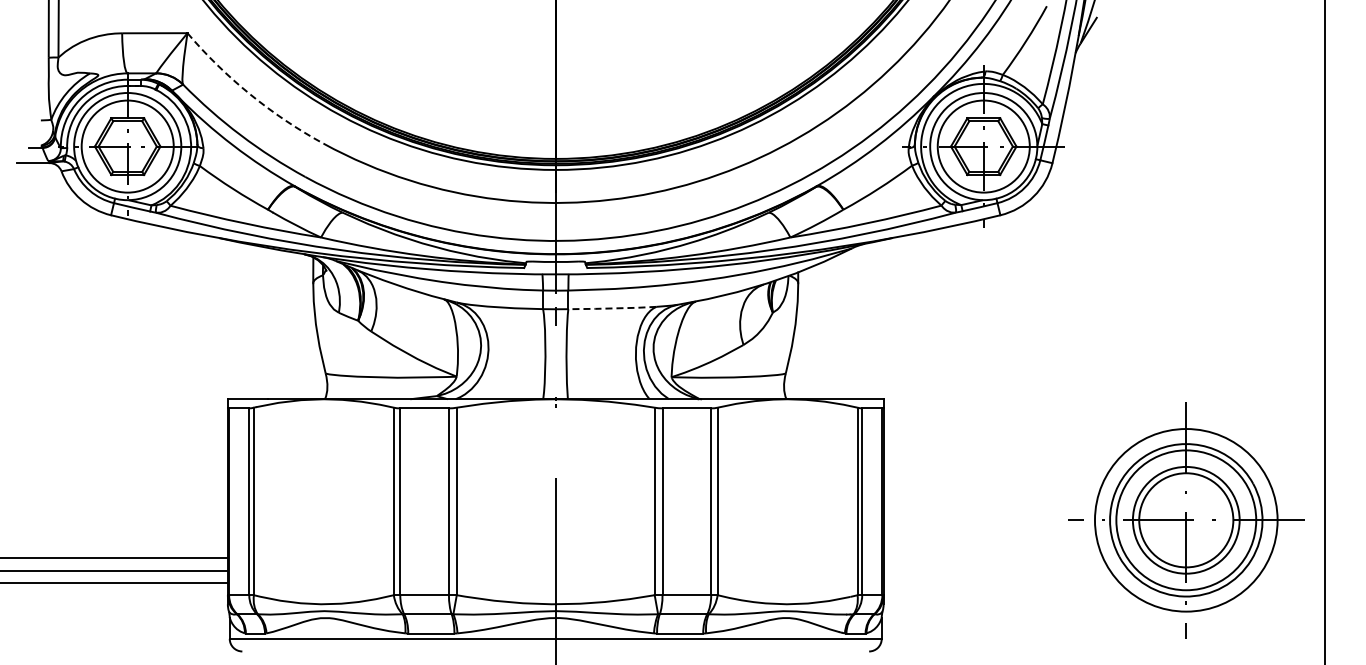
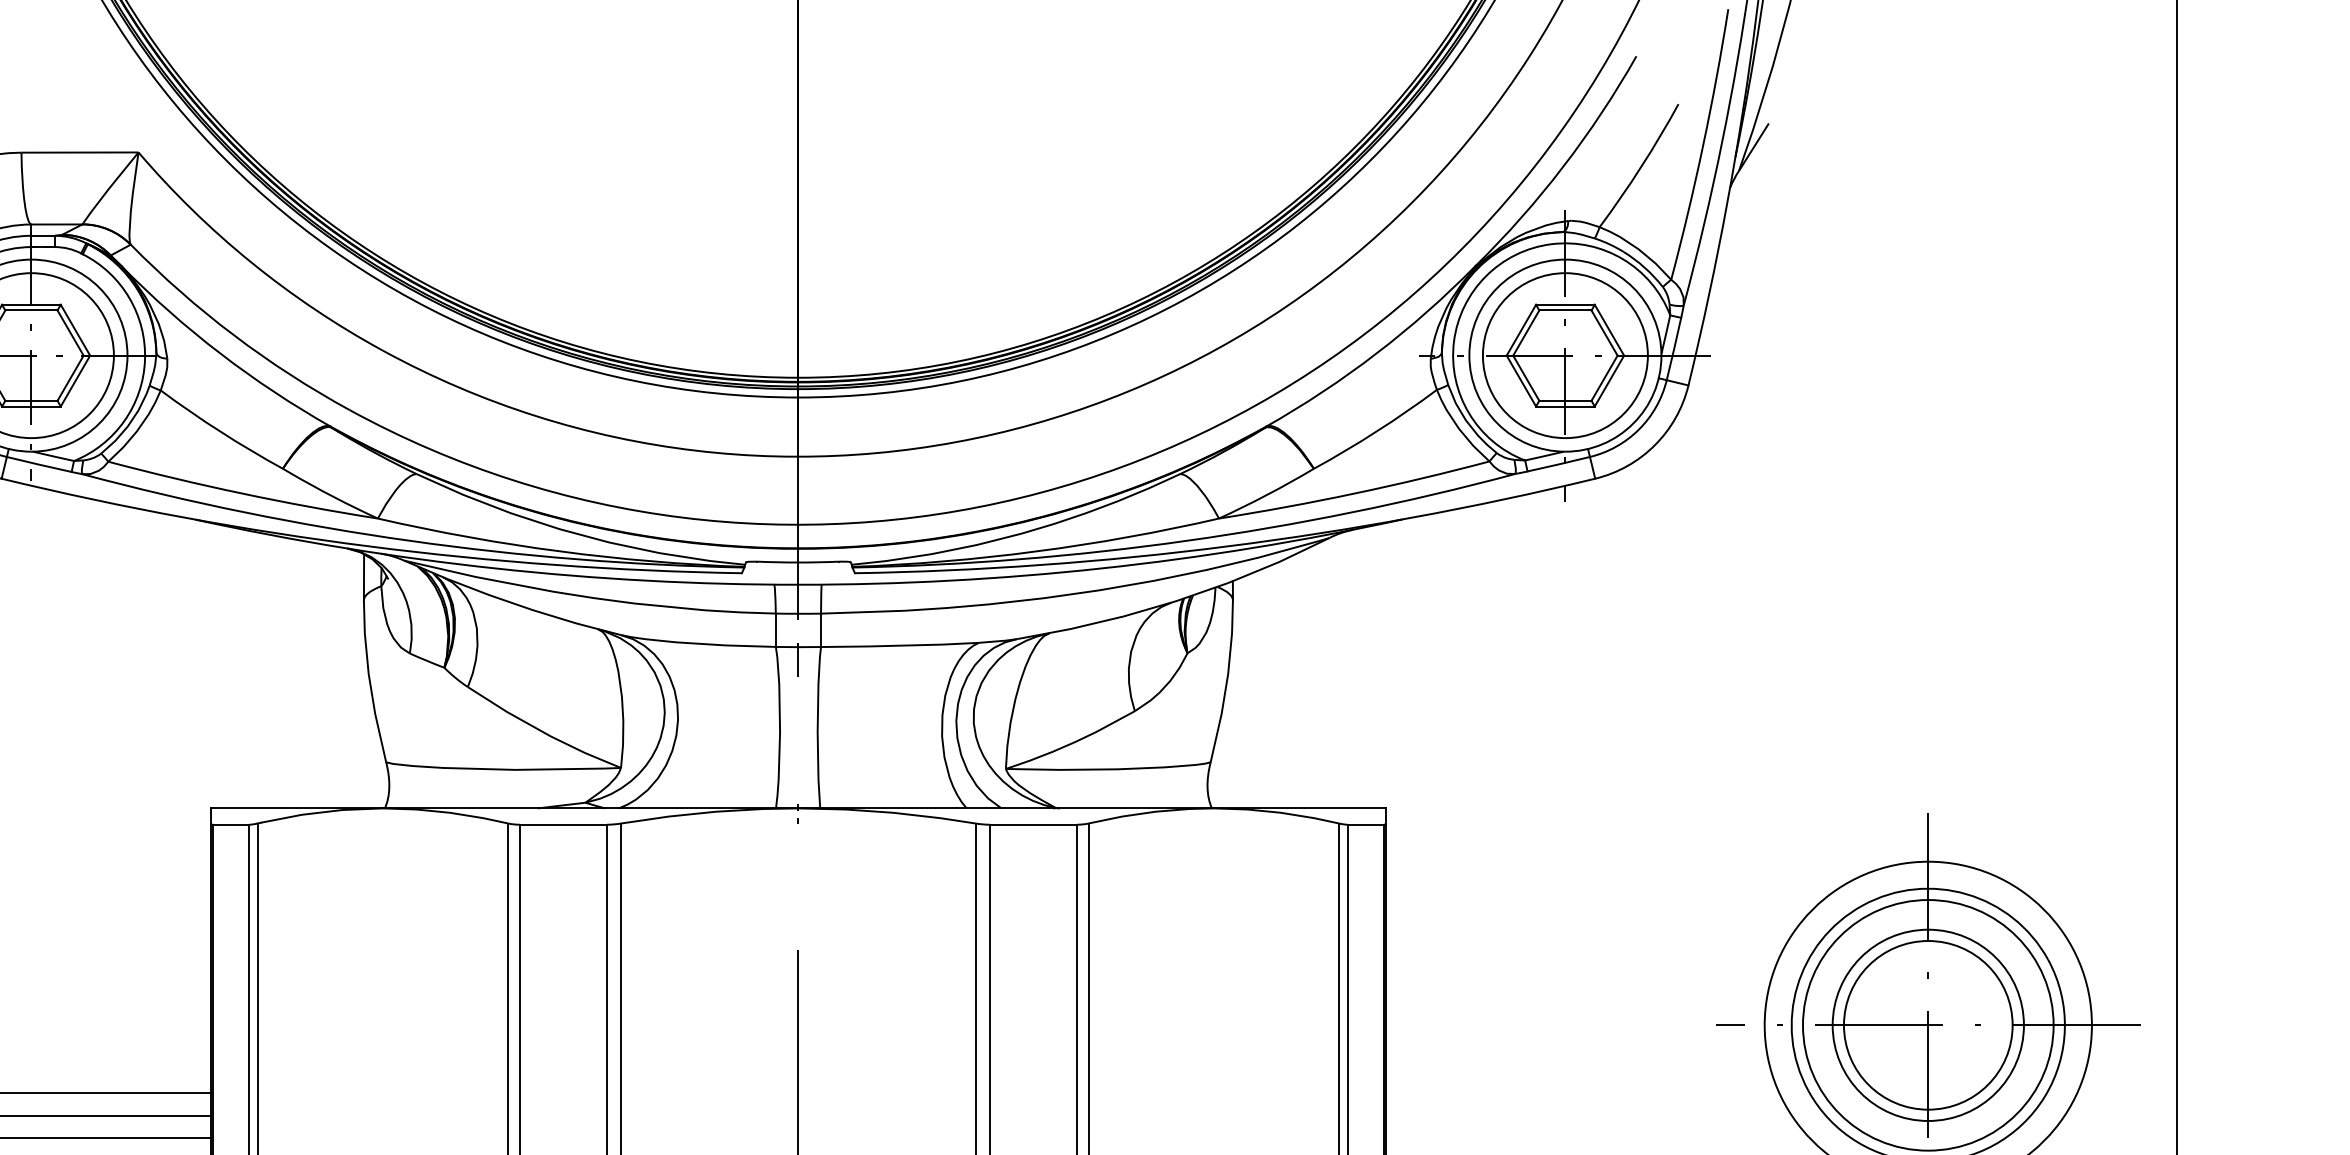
arc: (250, 94) -> (251, 262), dashed -> solid
line: (612, 308) -> (900, 645), dashed -> solid

